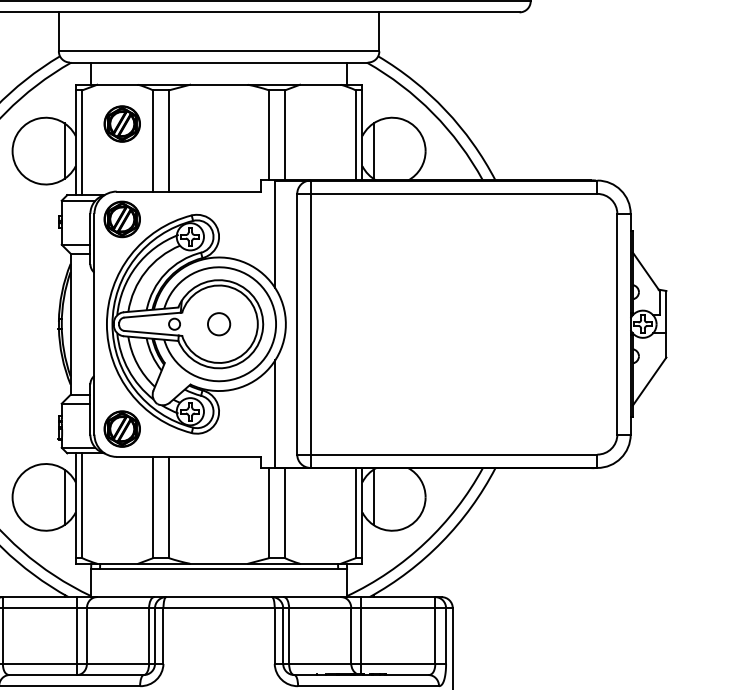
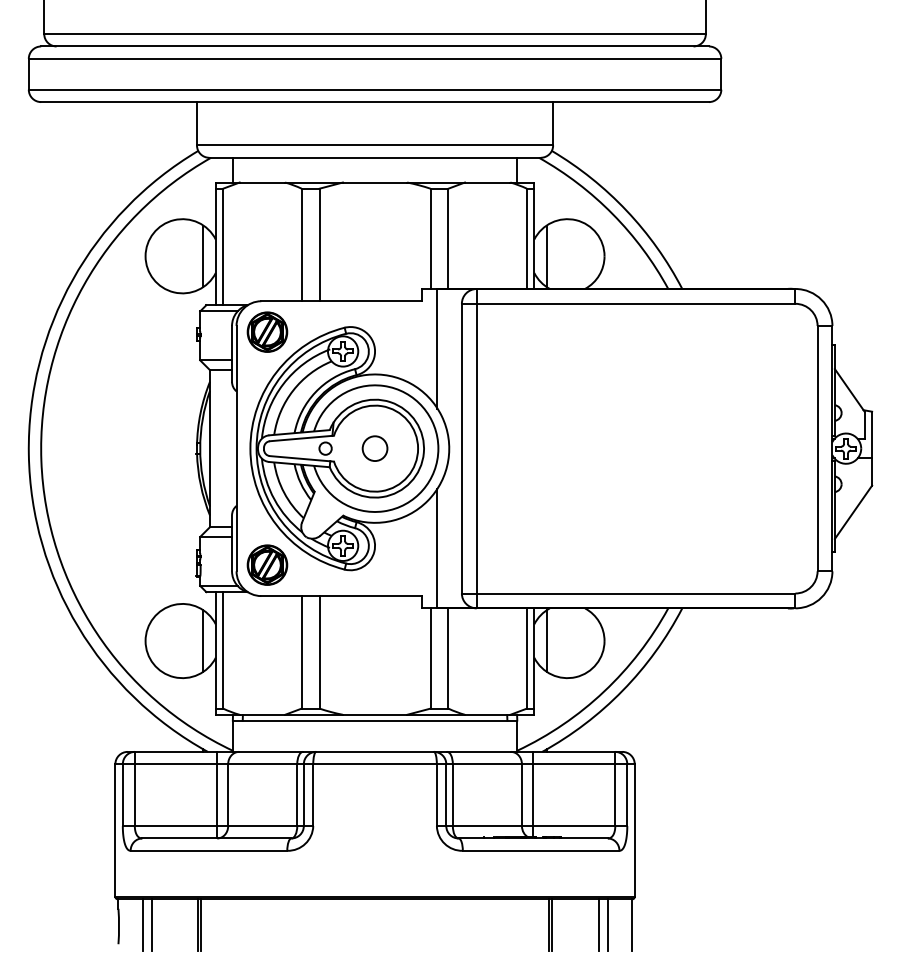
part: (122, 123) -> (267, 225), removed

